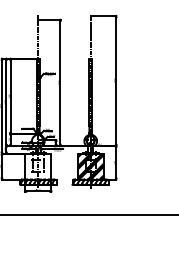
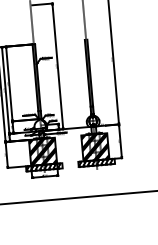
hatch: (38, 166) -> (43, 151), added

